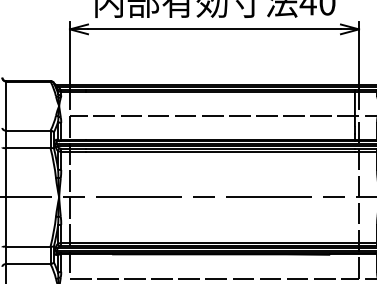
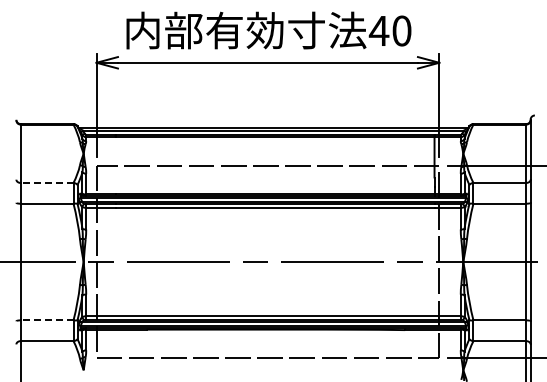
line: (27, 130) -> (46, 182), solid -> dashed
line: (27, 246) -> (46, 320), solid -> dashed

